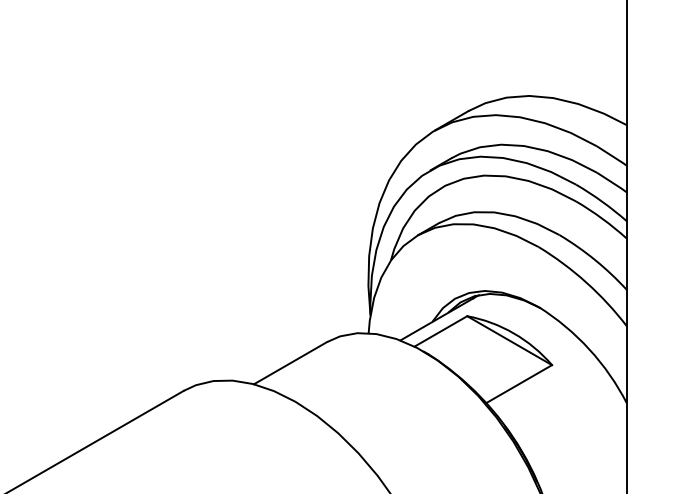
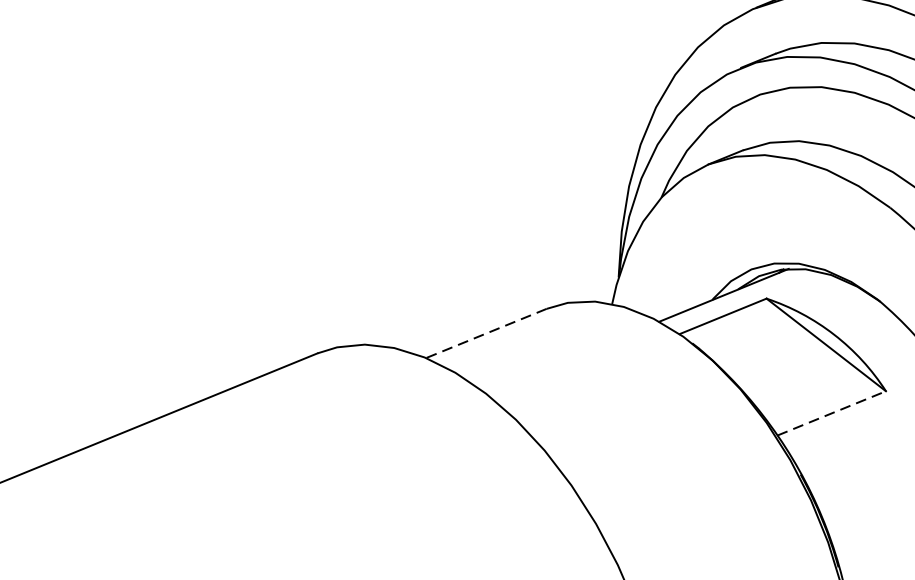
line: (290, 363) -> (486, 333), solid -> dashed
line: (519, 384) -> (832, 414), solid -> dashed

